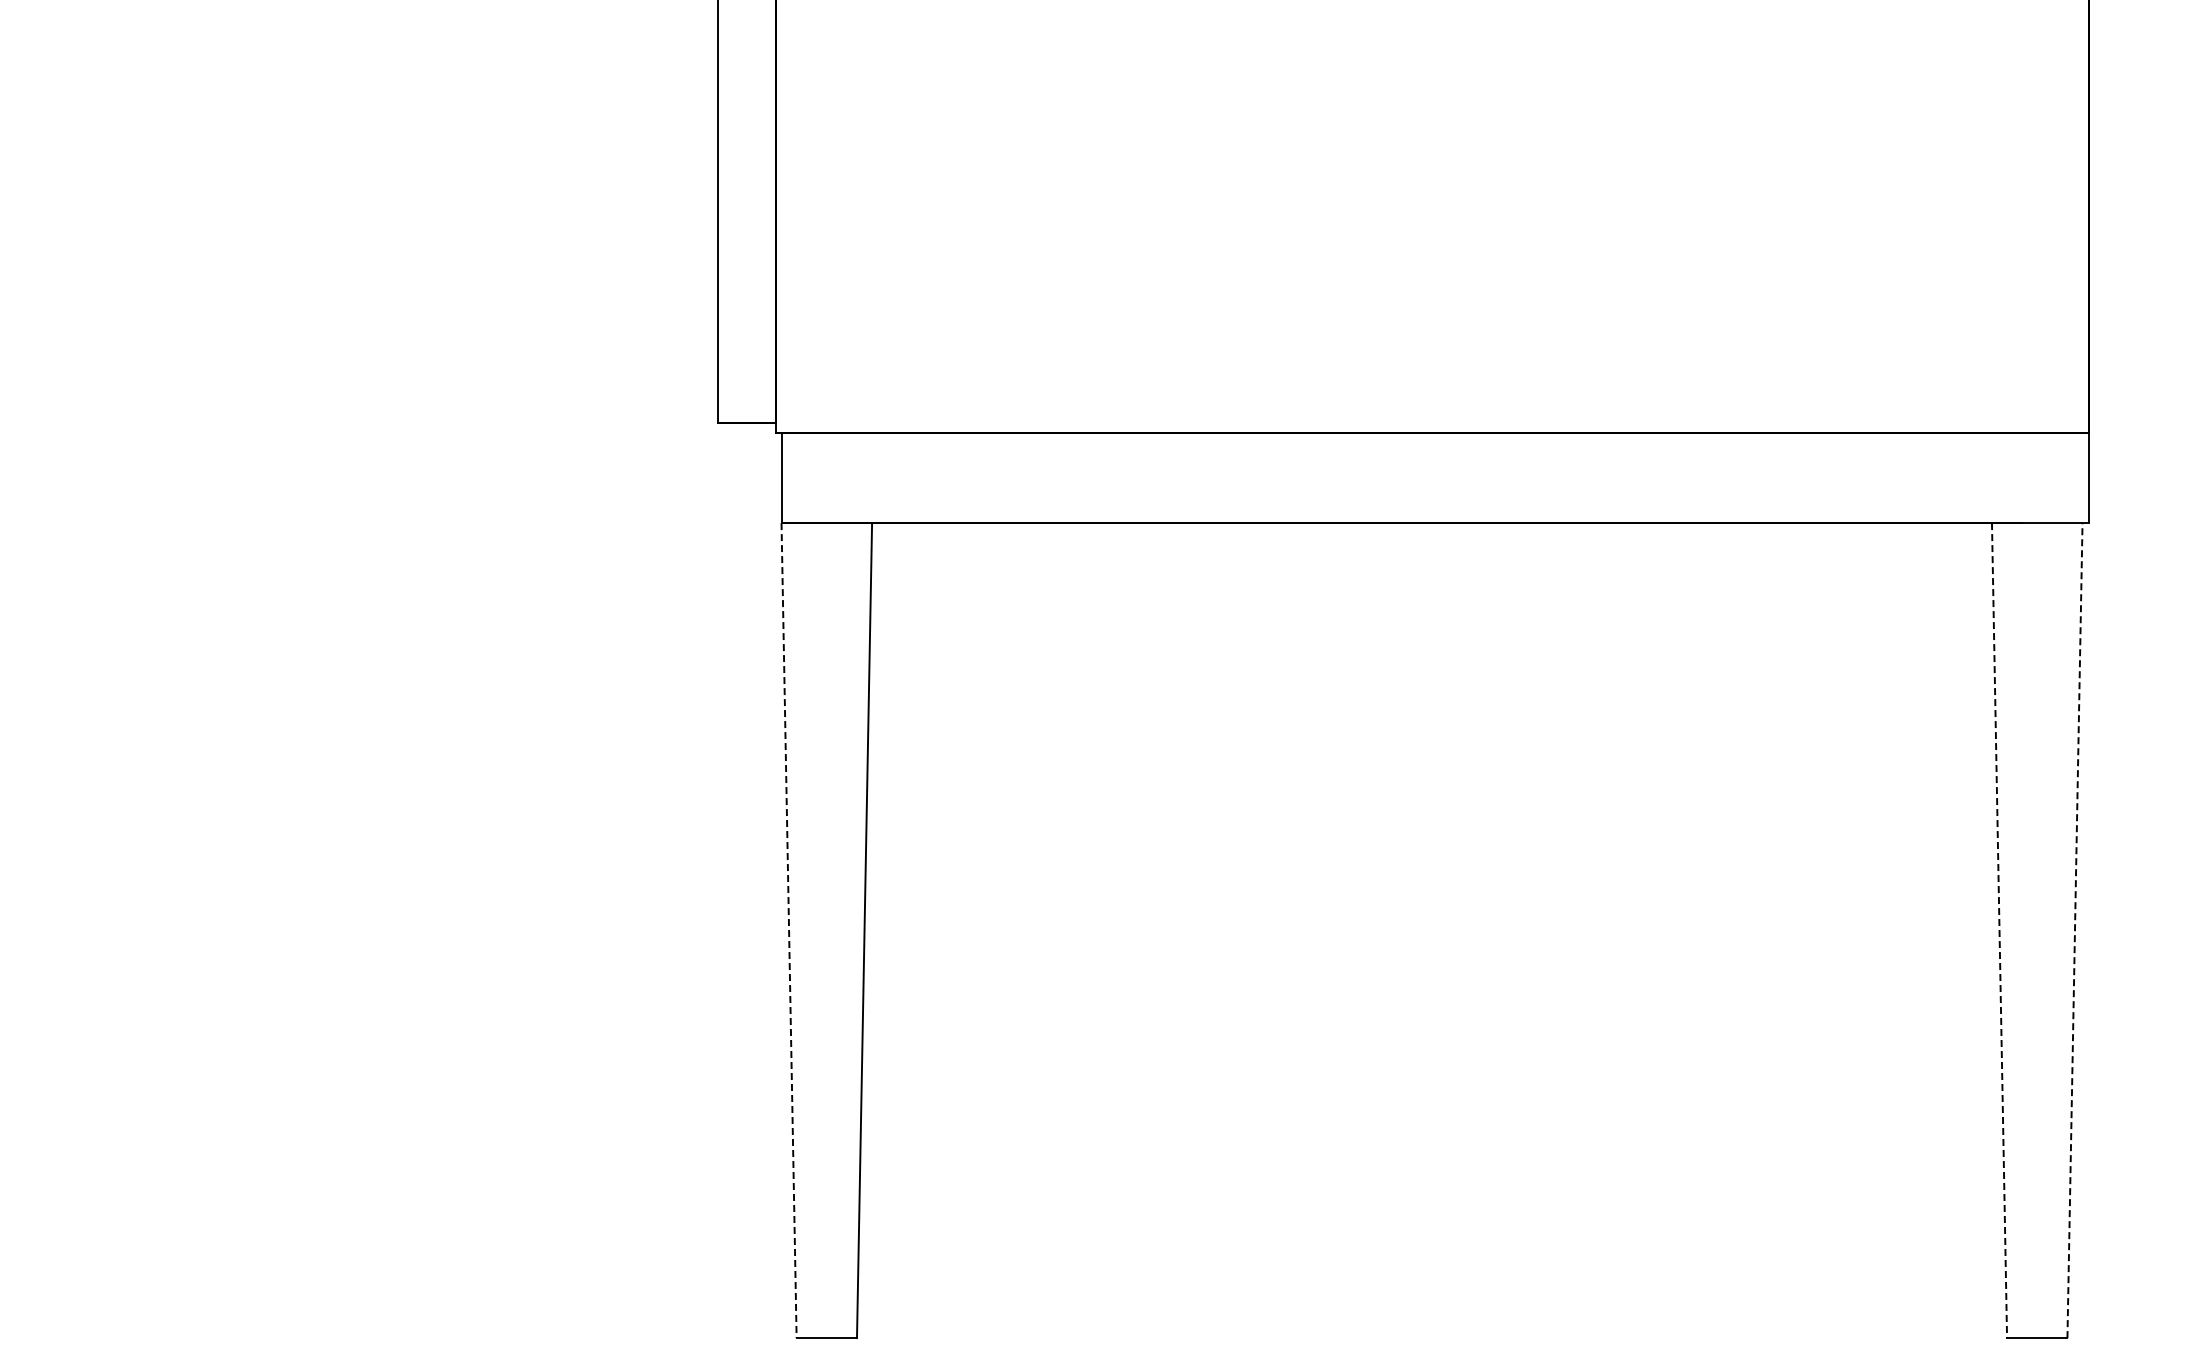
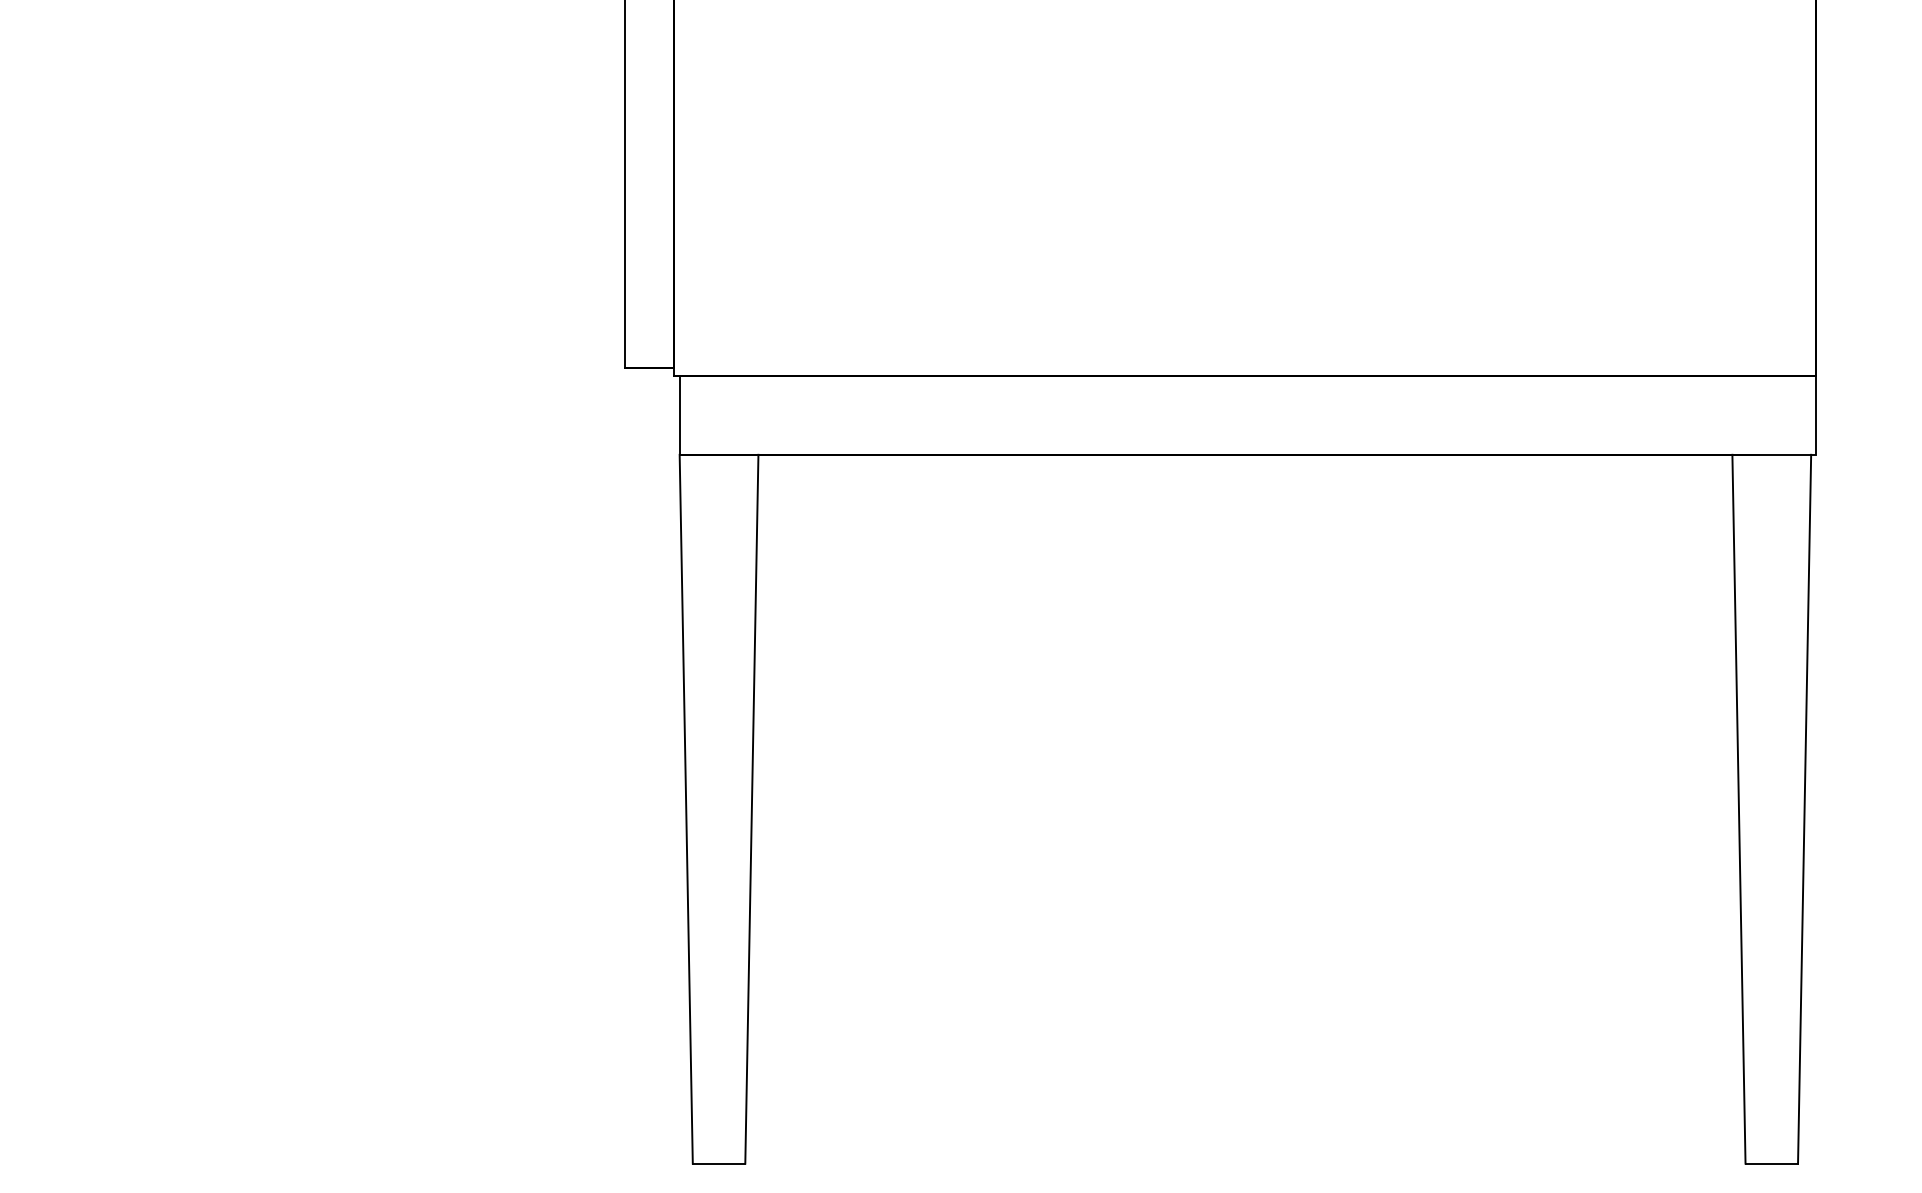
line: (789, 930) -> (686, 809), dashed -> solid
line: (1999, 930) -> (1738, 809), dashed -> solid
line: (2074, 930) -> (1804, 809), dashed -> solid

